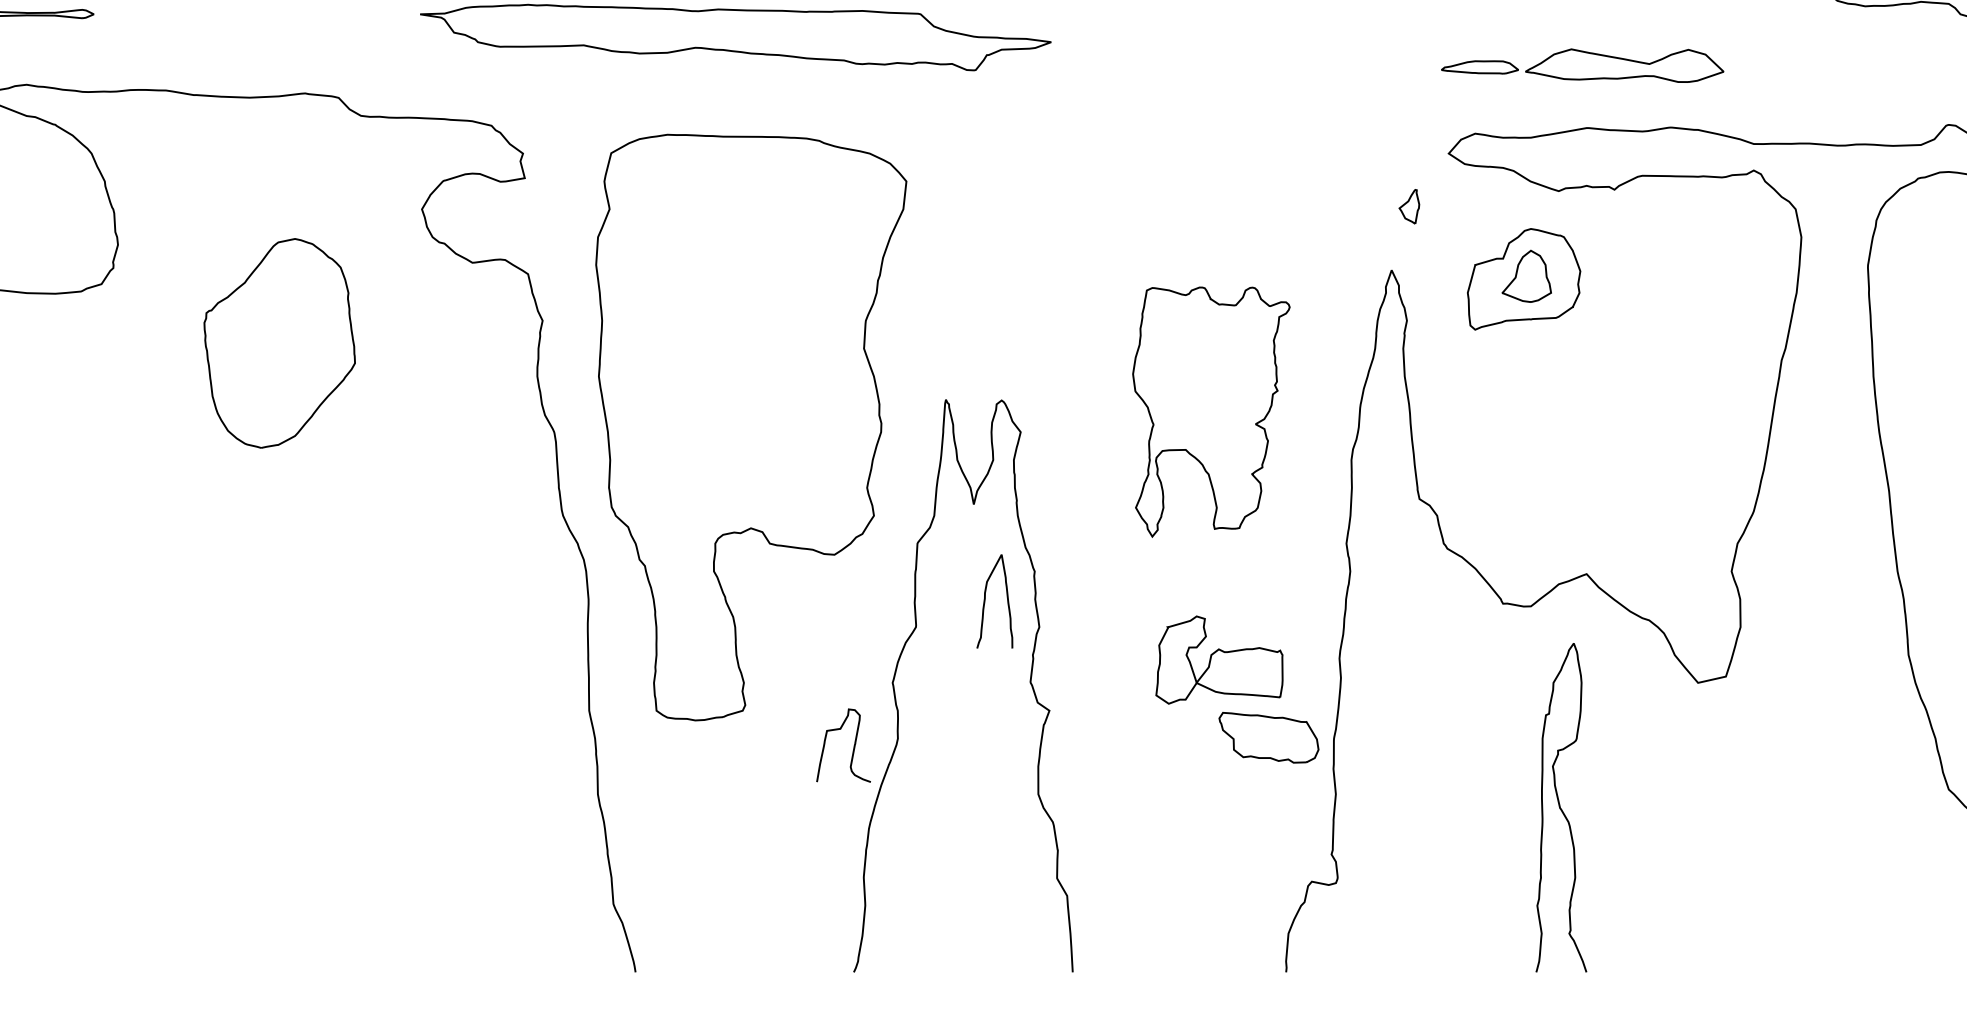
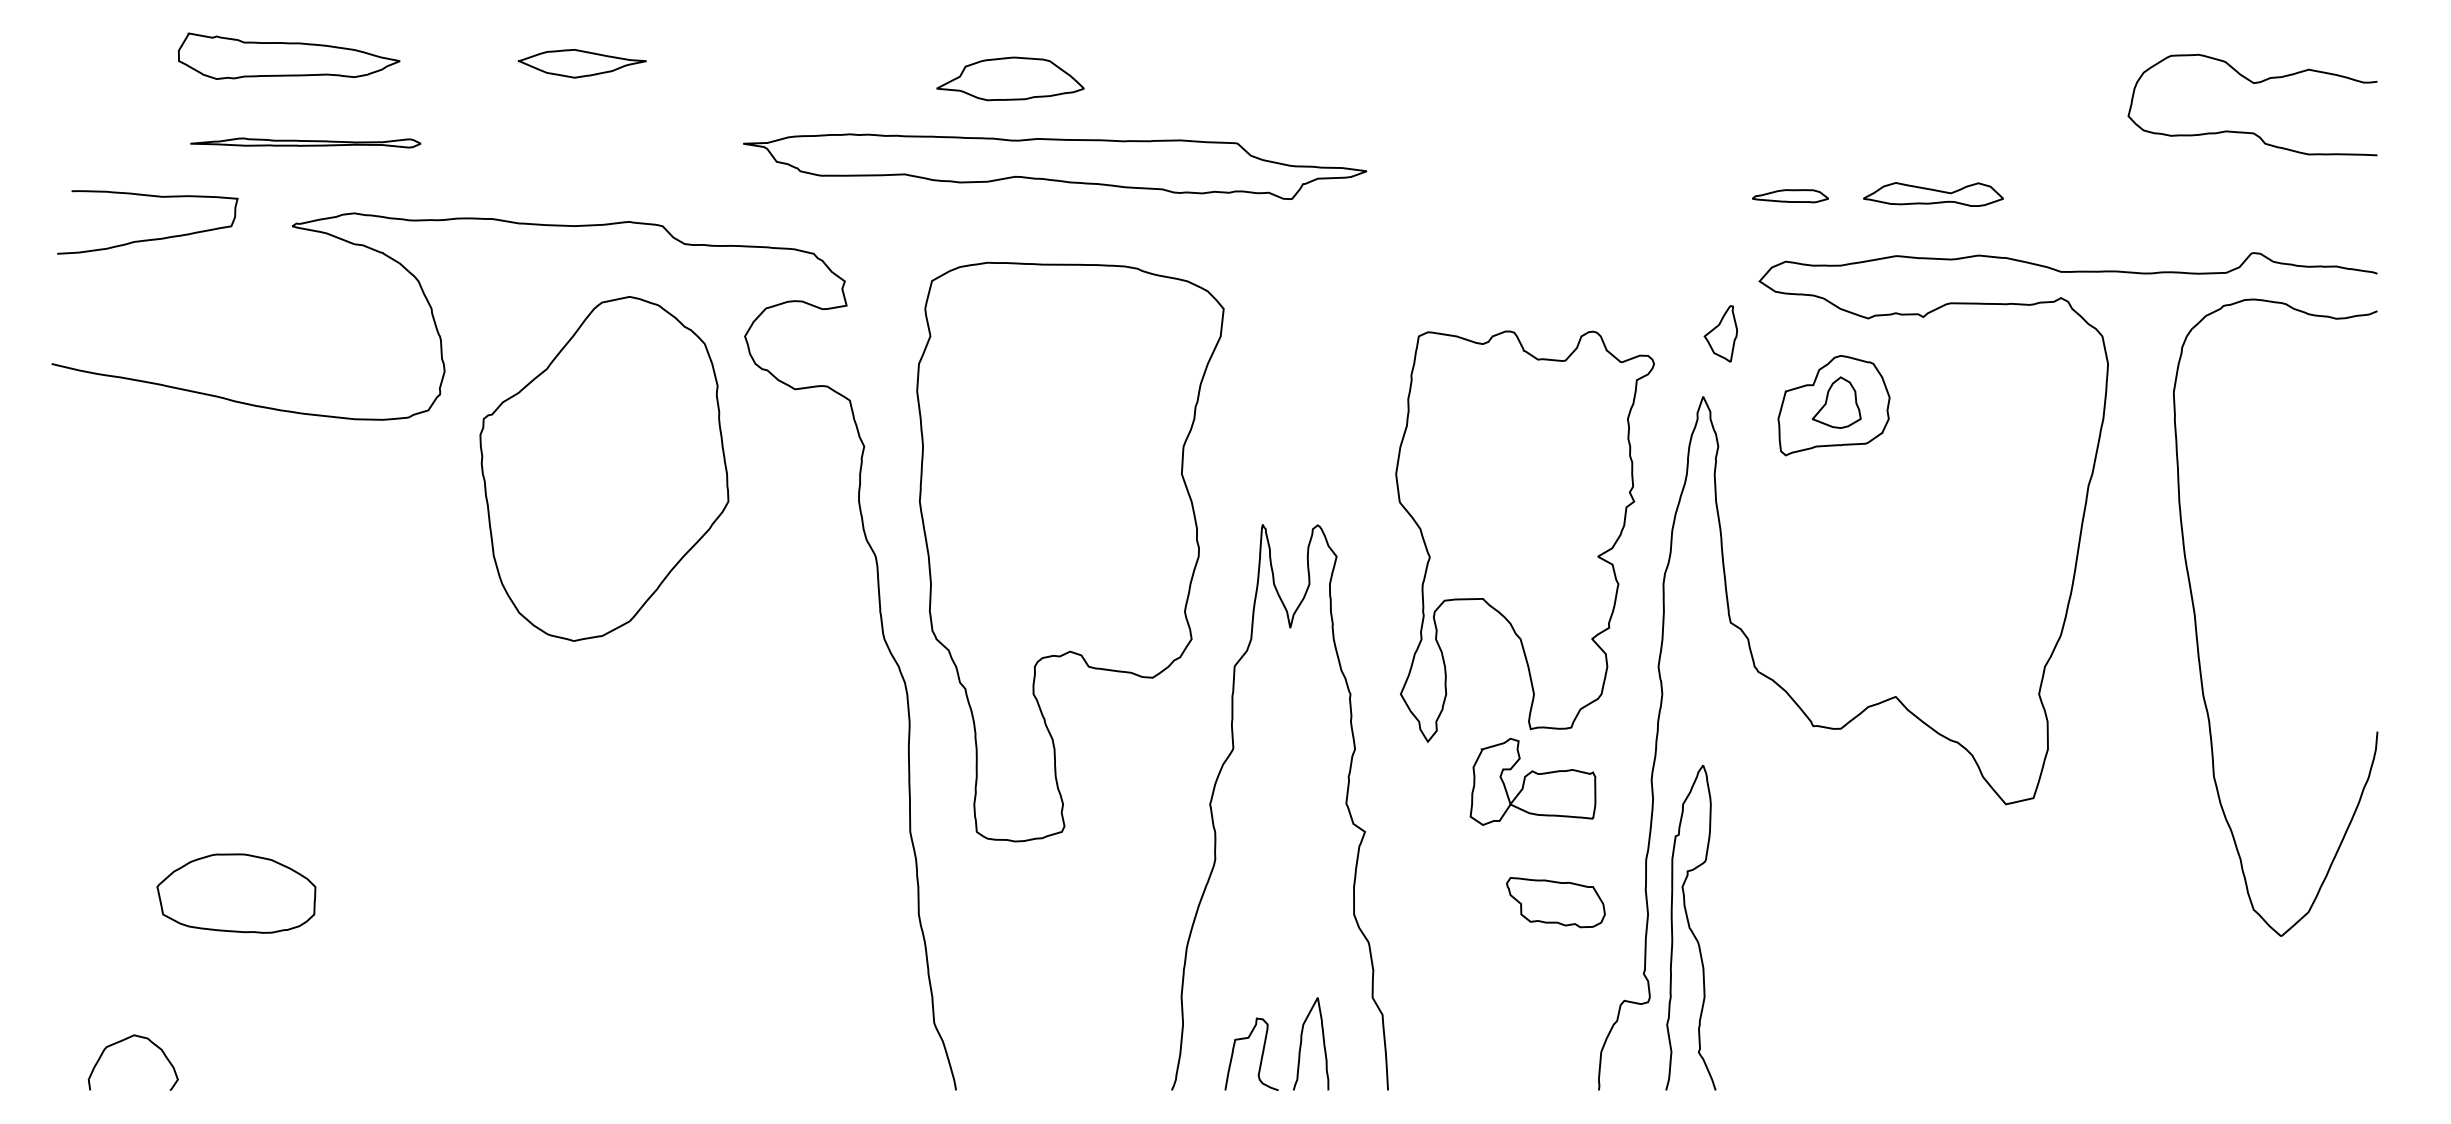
part: (1624, 65) -> (1933, 194), size x0.71
part: (1409, 206) -> (1720, 333), size x1.67
part: (279, 342) -> (604, 468), size x1.67
part: (1210, 411) -> (1524, 536), size x1.67
curve: (986, 599) -> (1302, 1041), moved
part: (1268, 737) -> (1555, 902), moved
curve: (853, 744) -> (1261, 1053), moved
curve: (1560, 807) -> (1690, 927), moved

